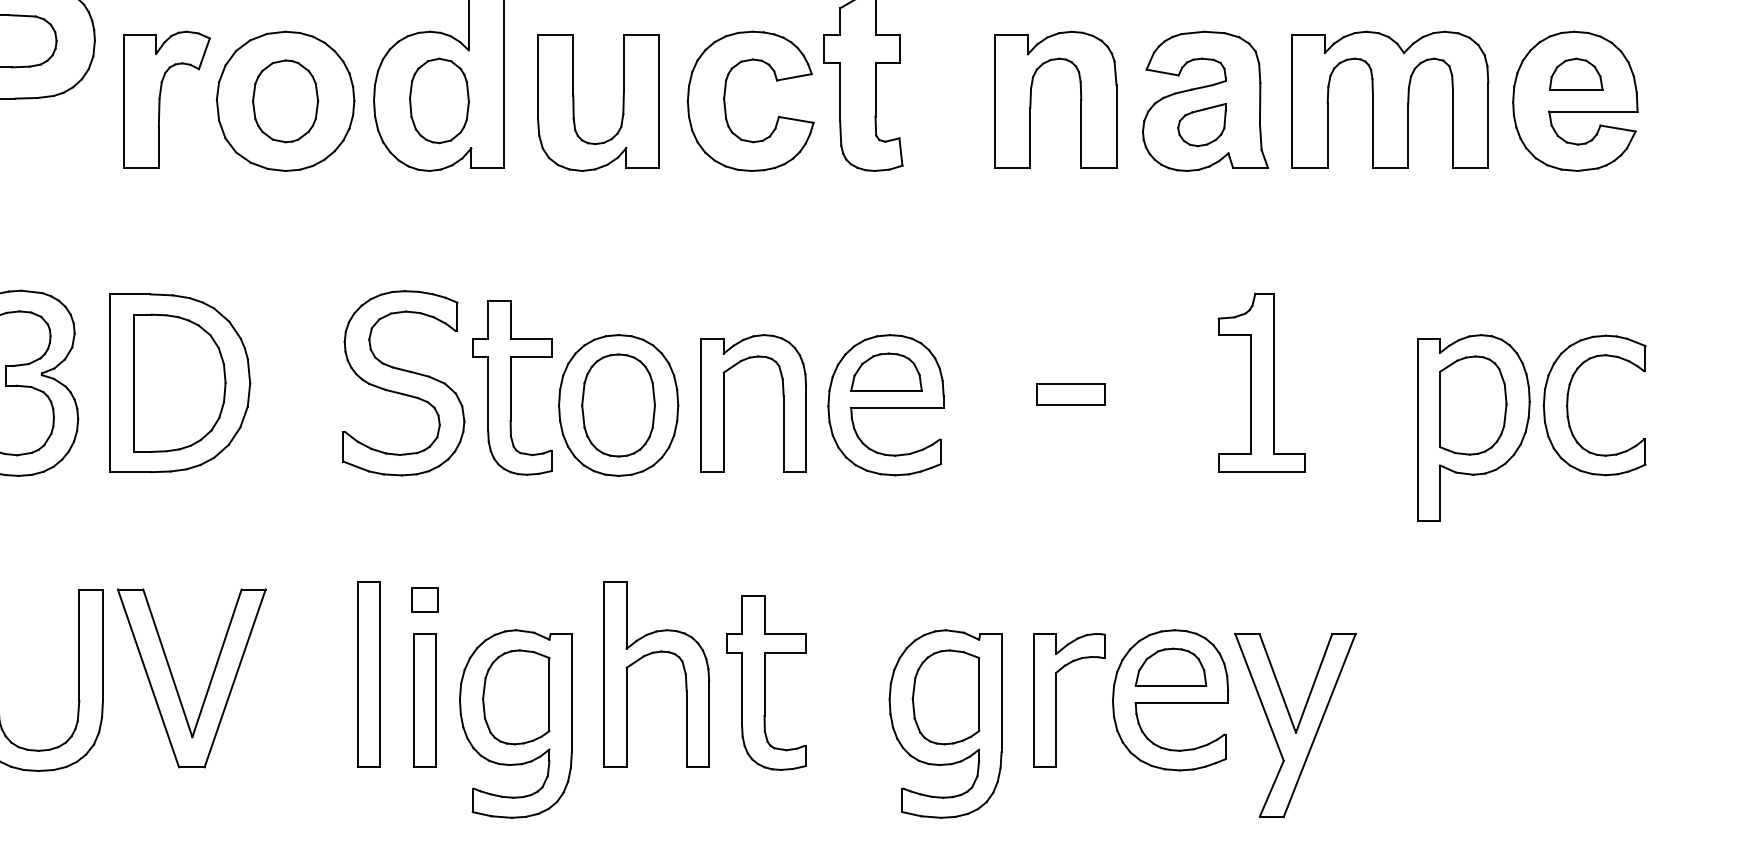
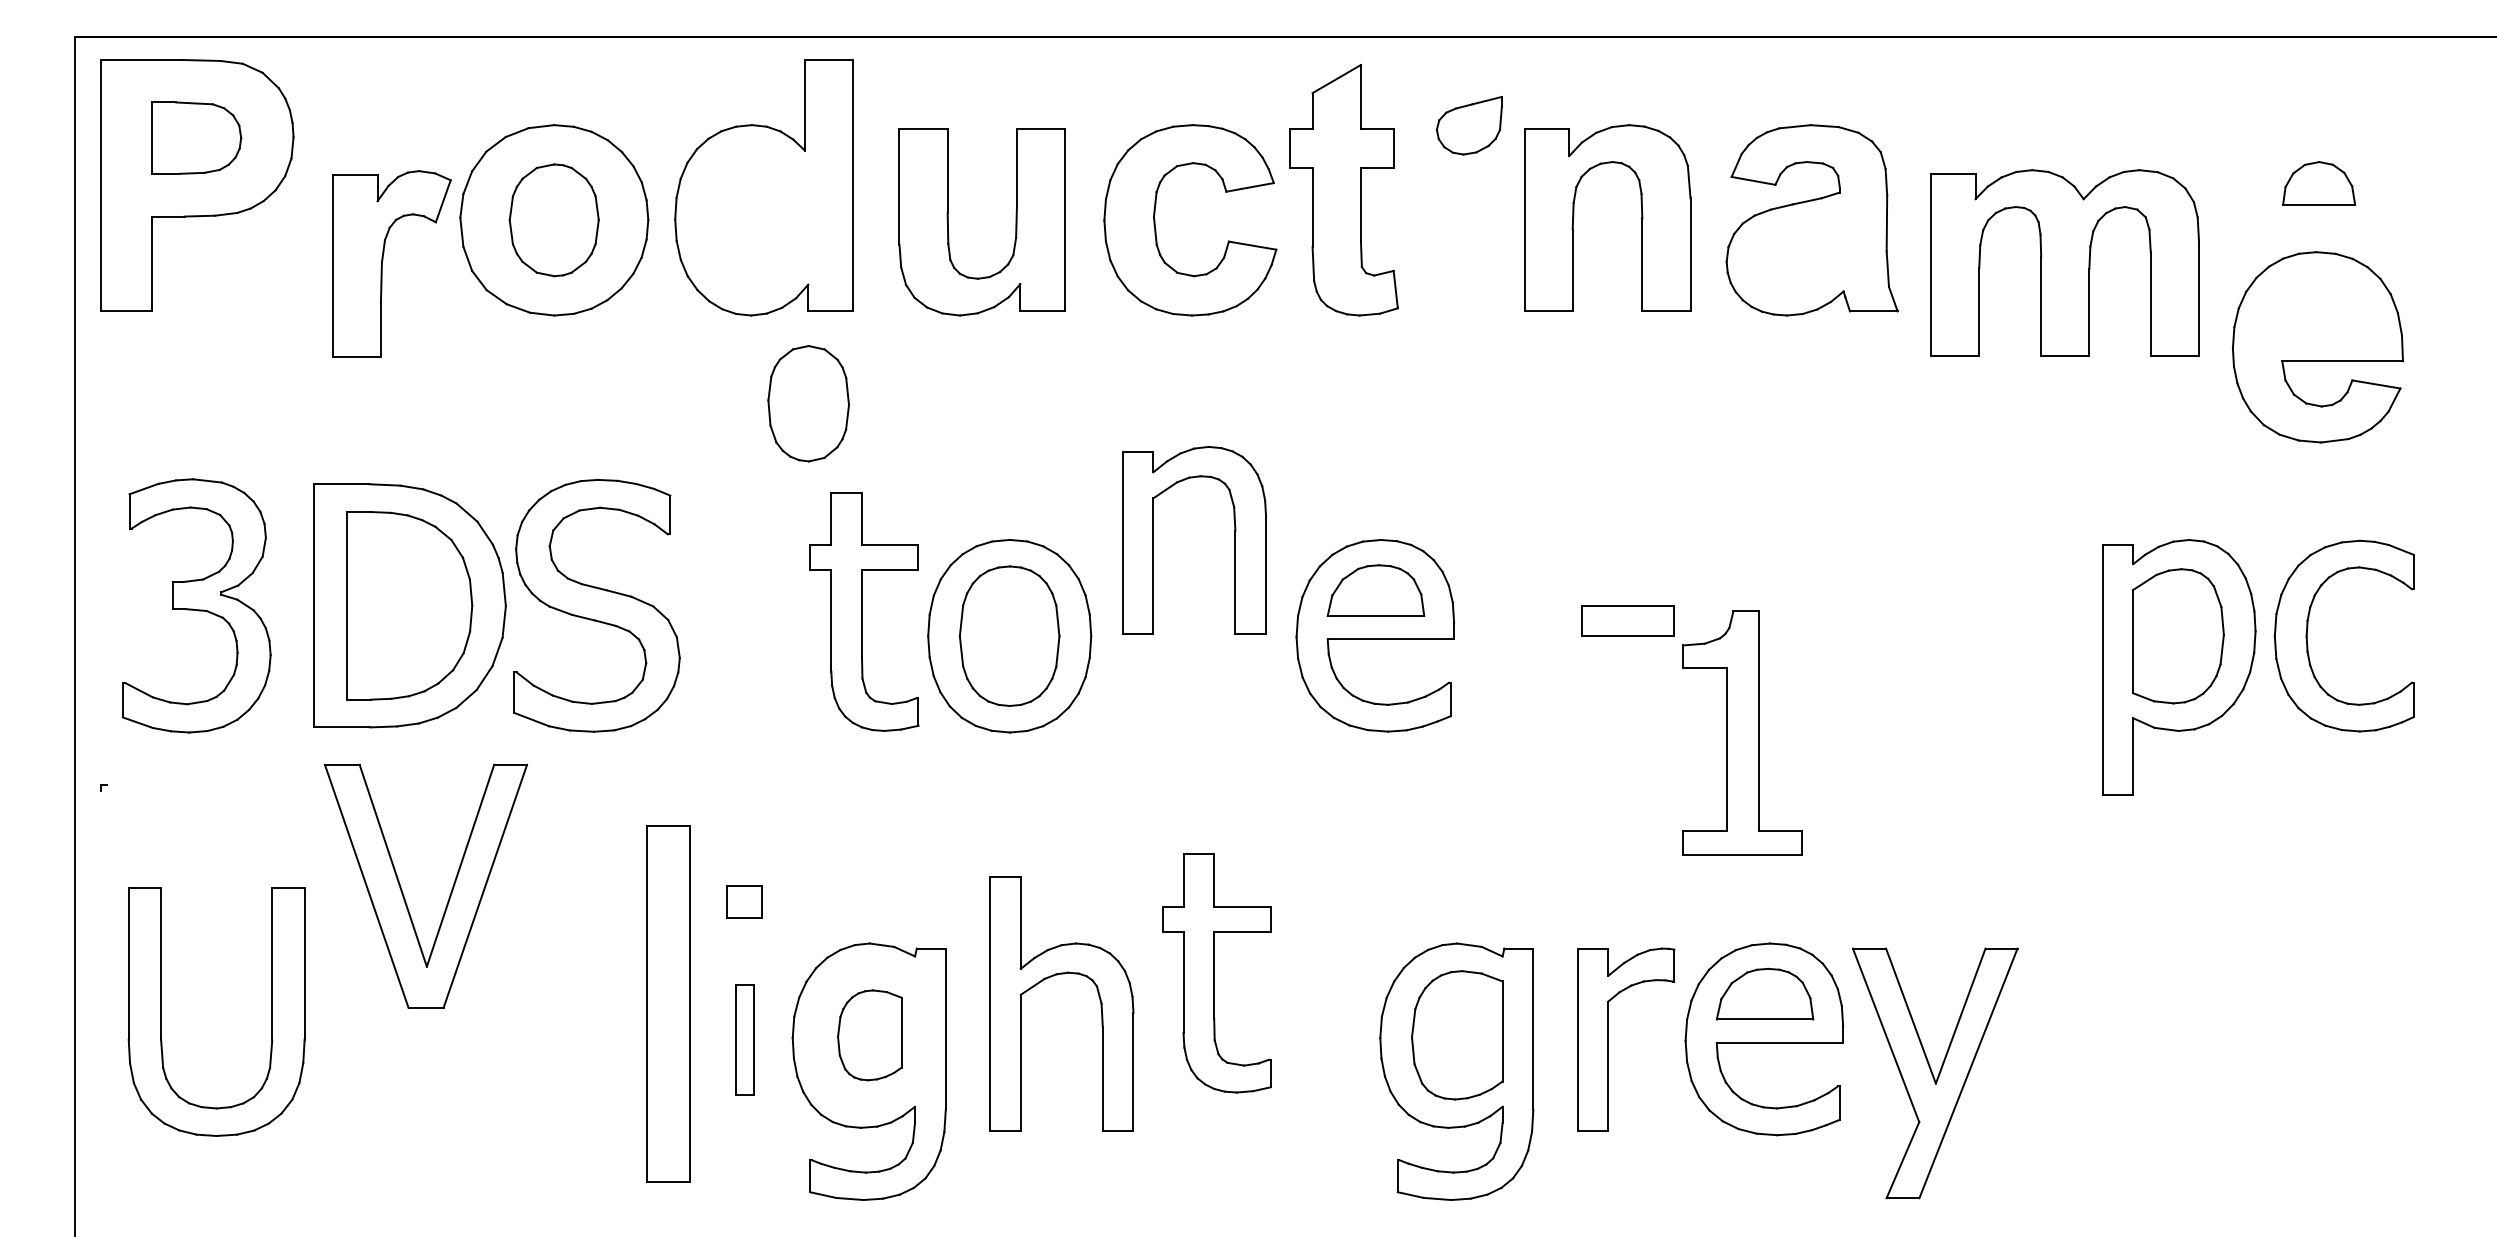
part: (160, 97) -> (383, 260), moved
part: (1390, 99) -> (2064, 262), moved
part: (439, 100) -> (808, 403), moved
part: (1575, 101) -> (2317, 347), moved
part: (1201, 124) -> (1468, 125), moved
part: (1262, 382) -> (1742, 732), moved
part: (403, 383) -> (596, 605), moved
part: (783, 403) -> (1234, 540), moved
part: (369, 674) -> (668, 1003), size x1.4
part: (175, 682) -> (403, 892), moved
part: (766, 682) -> (1216, 973), moved
part: (516, 697) -> (869, 1035), size x0.7
part: (424, 700) -> (744, 1039), size x0.6

